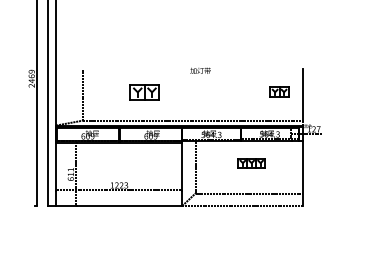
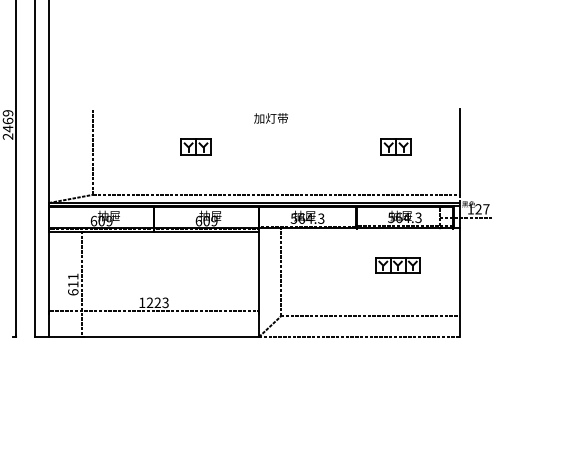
text: (200, 70) -> (270, 117), moved
part: (143, 91) -> (194, 146), size x0.62
part: (279, 91) -> (395, 146), moved
part: (251, 163) -> (397, 266), moved

